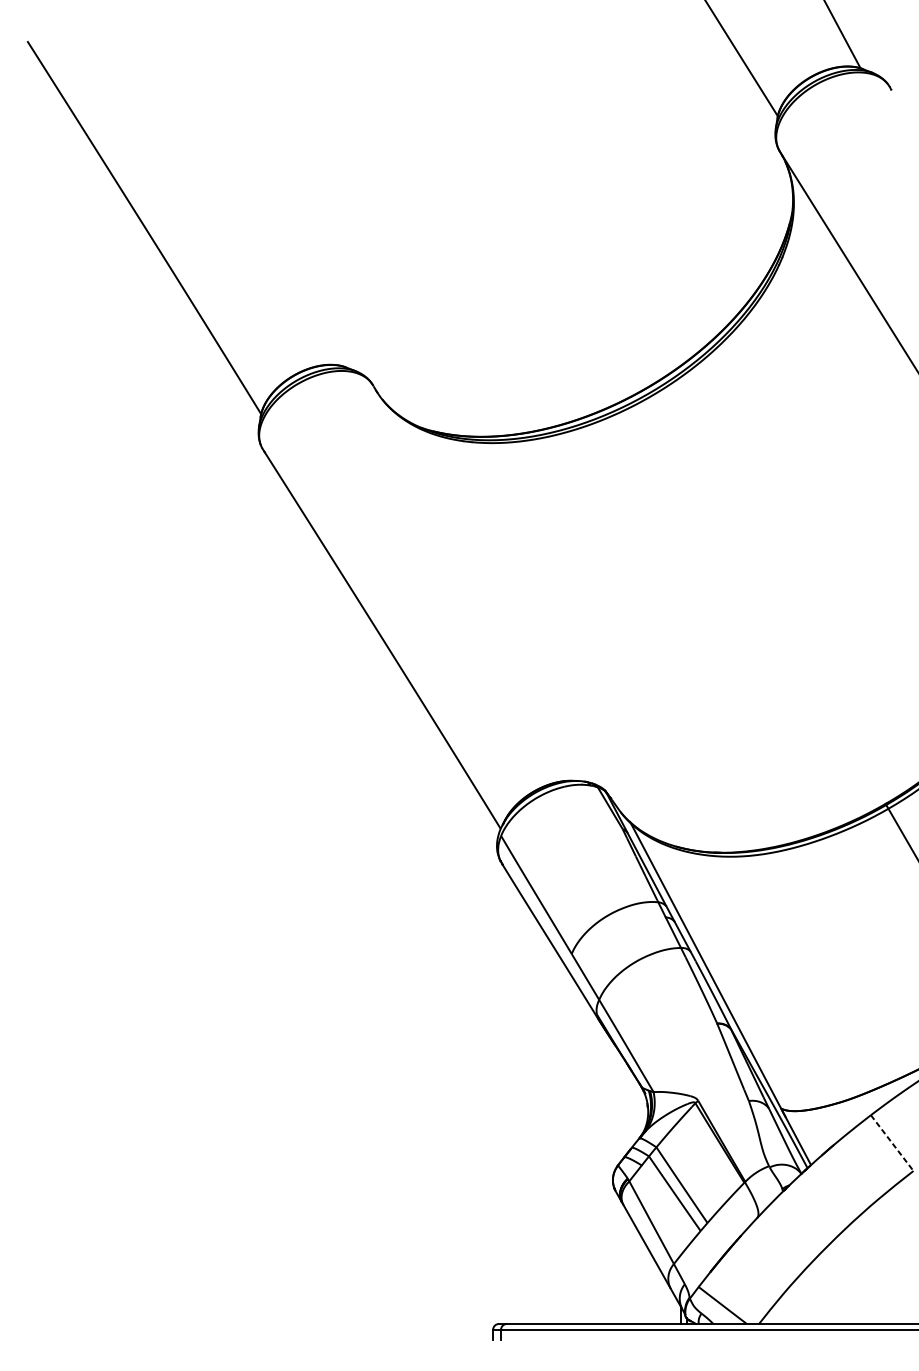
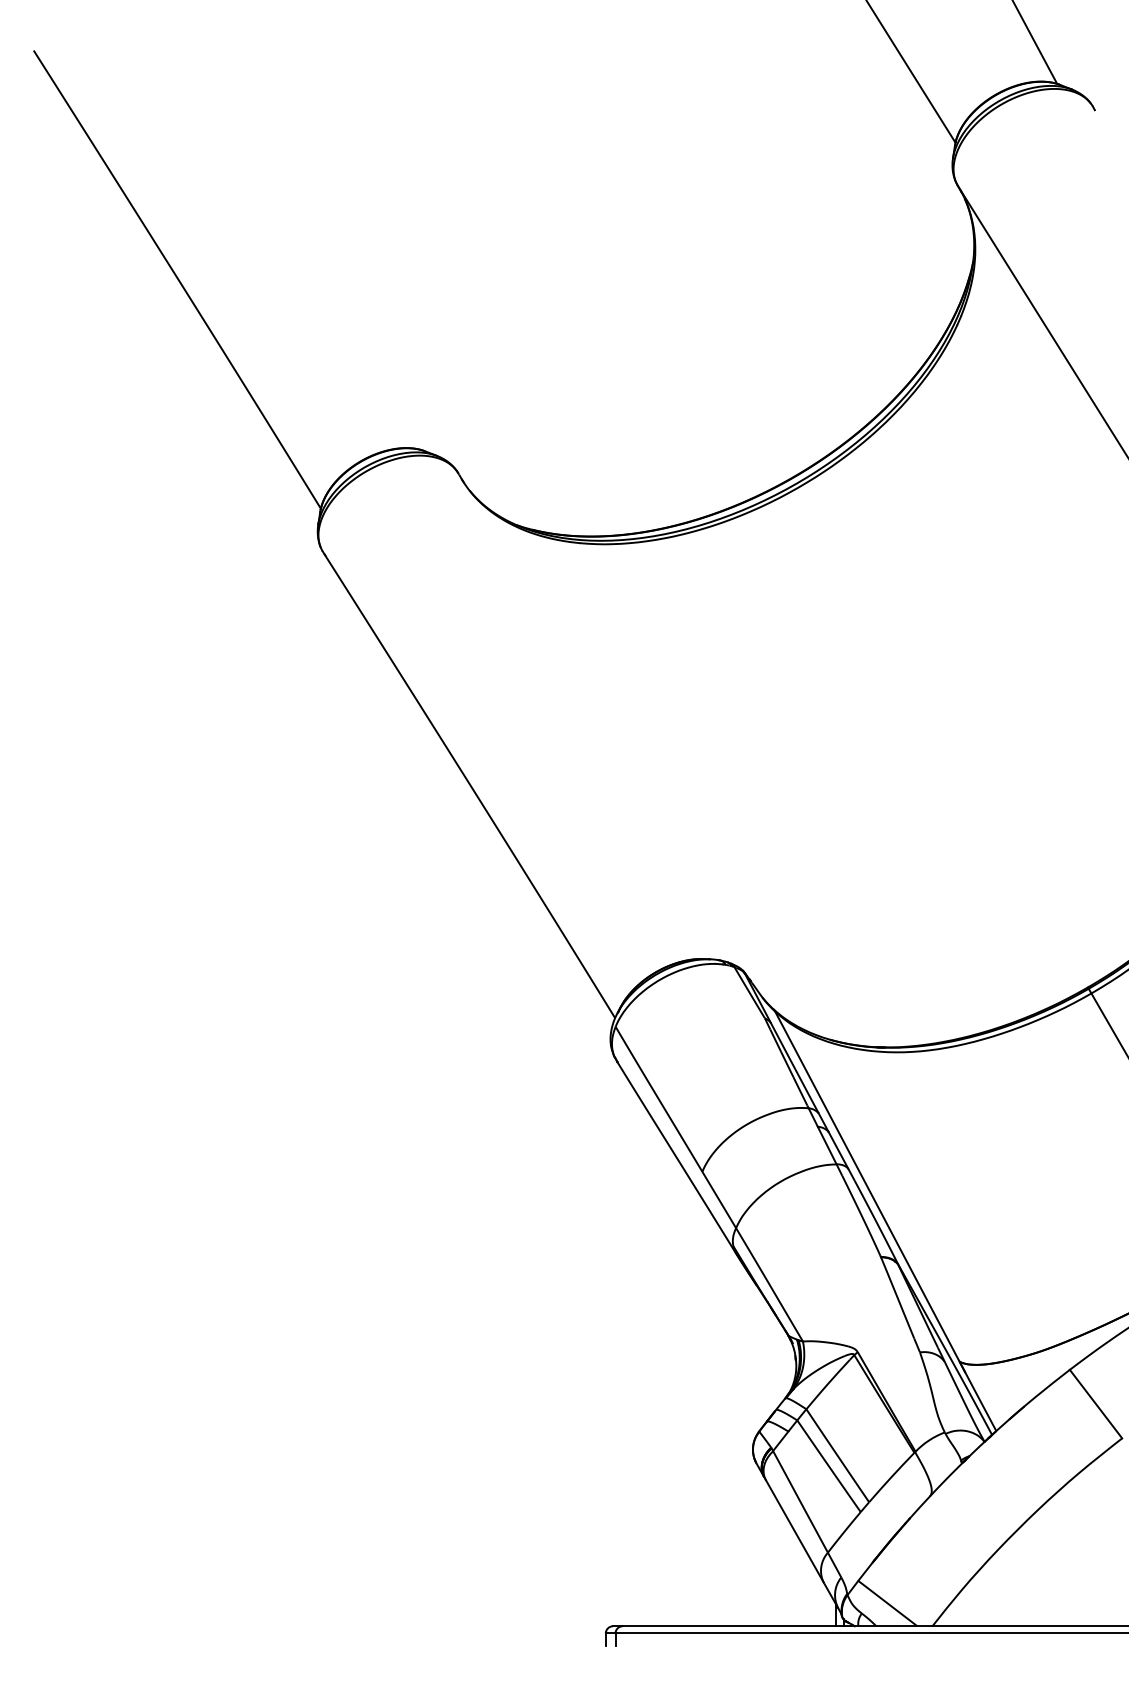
line: (892, 1143) -> (1096, 1404), dashed -> solid

